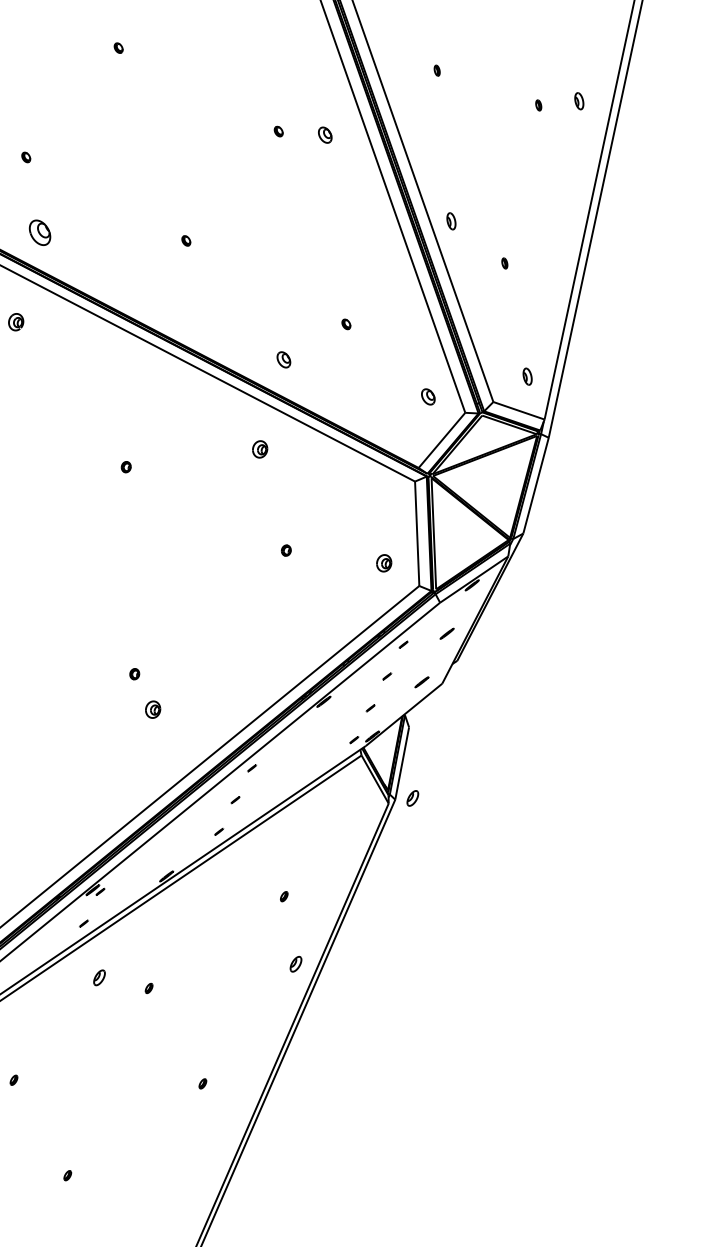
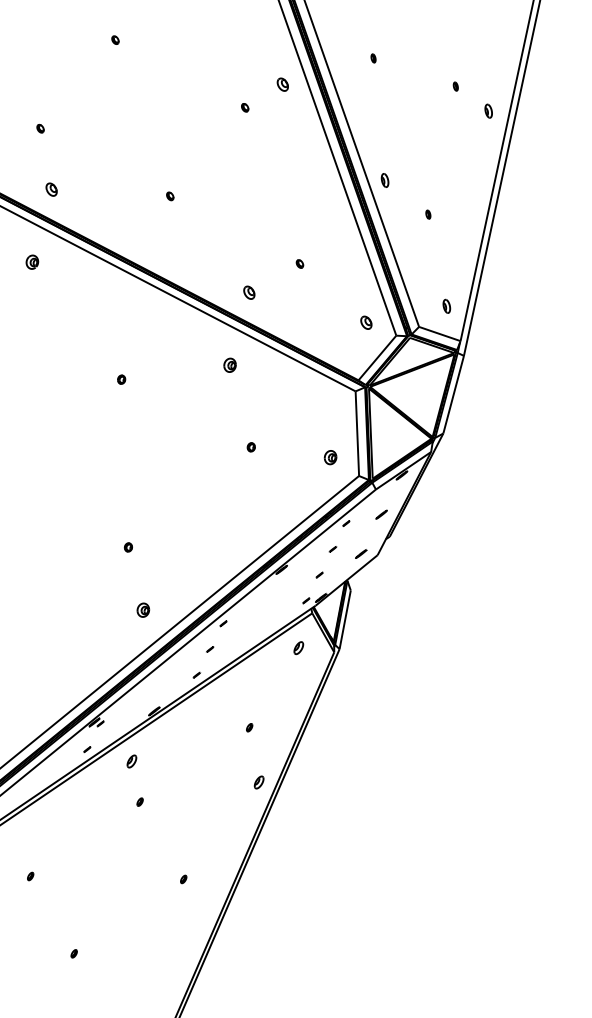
part: (579, 100) -> (488, 110), moved
part: (324, 134) -> (282, 84), moved
part: (39, 232) -> (51, 189), size x0.62
part: (153, 708) -> (143, 609), moved
part: (412, 798) -> (298, 648), moved
part: (98, 977) -> (131, 761), moved

